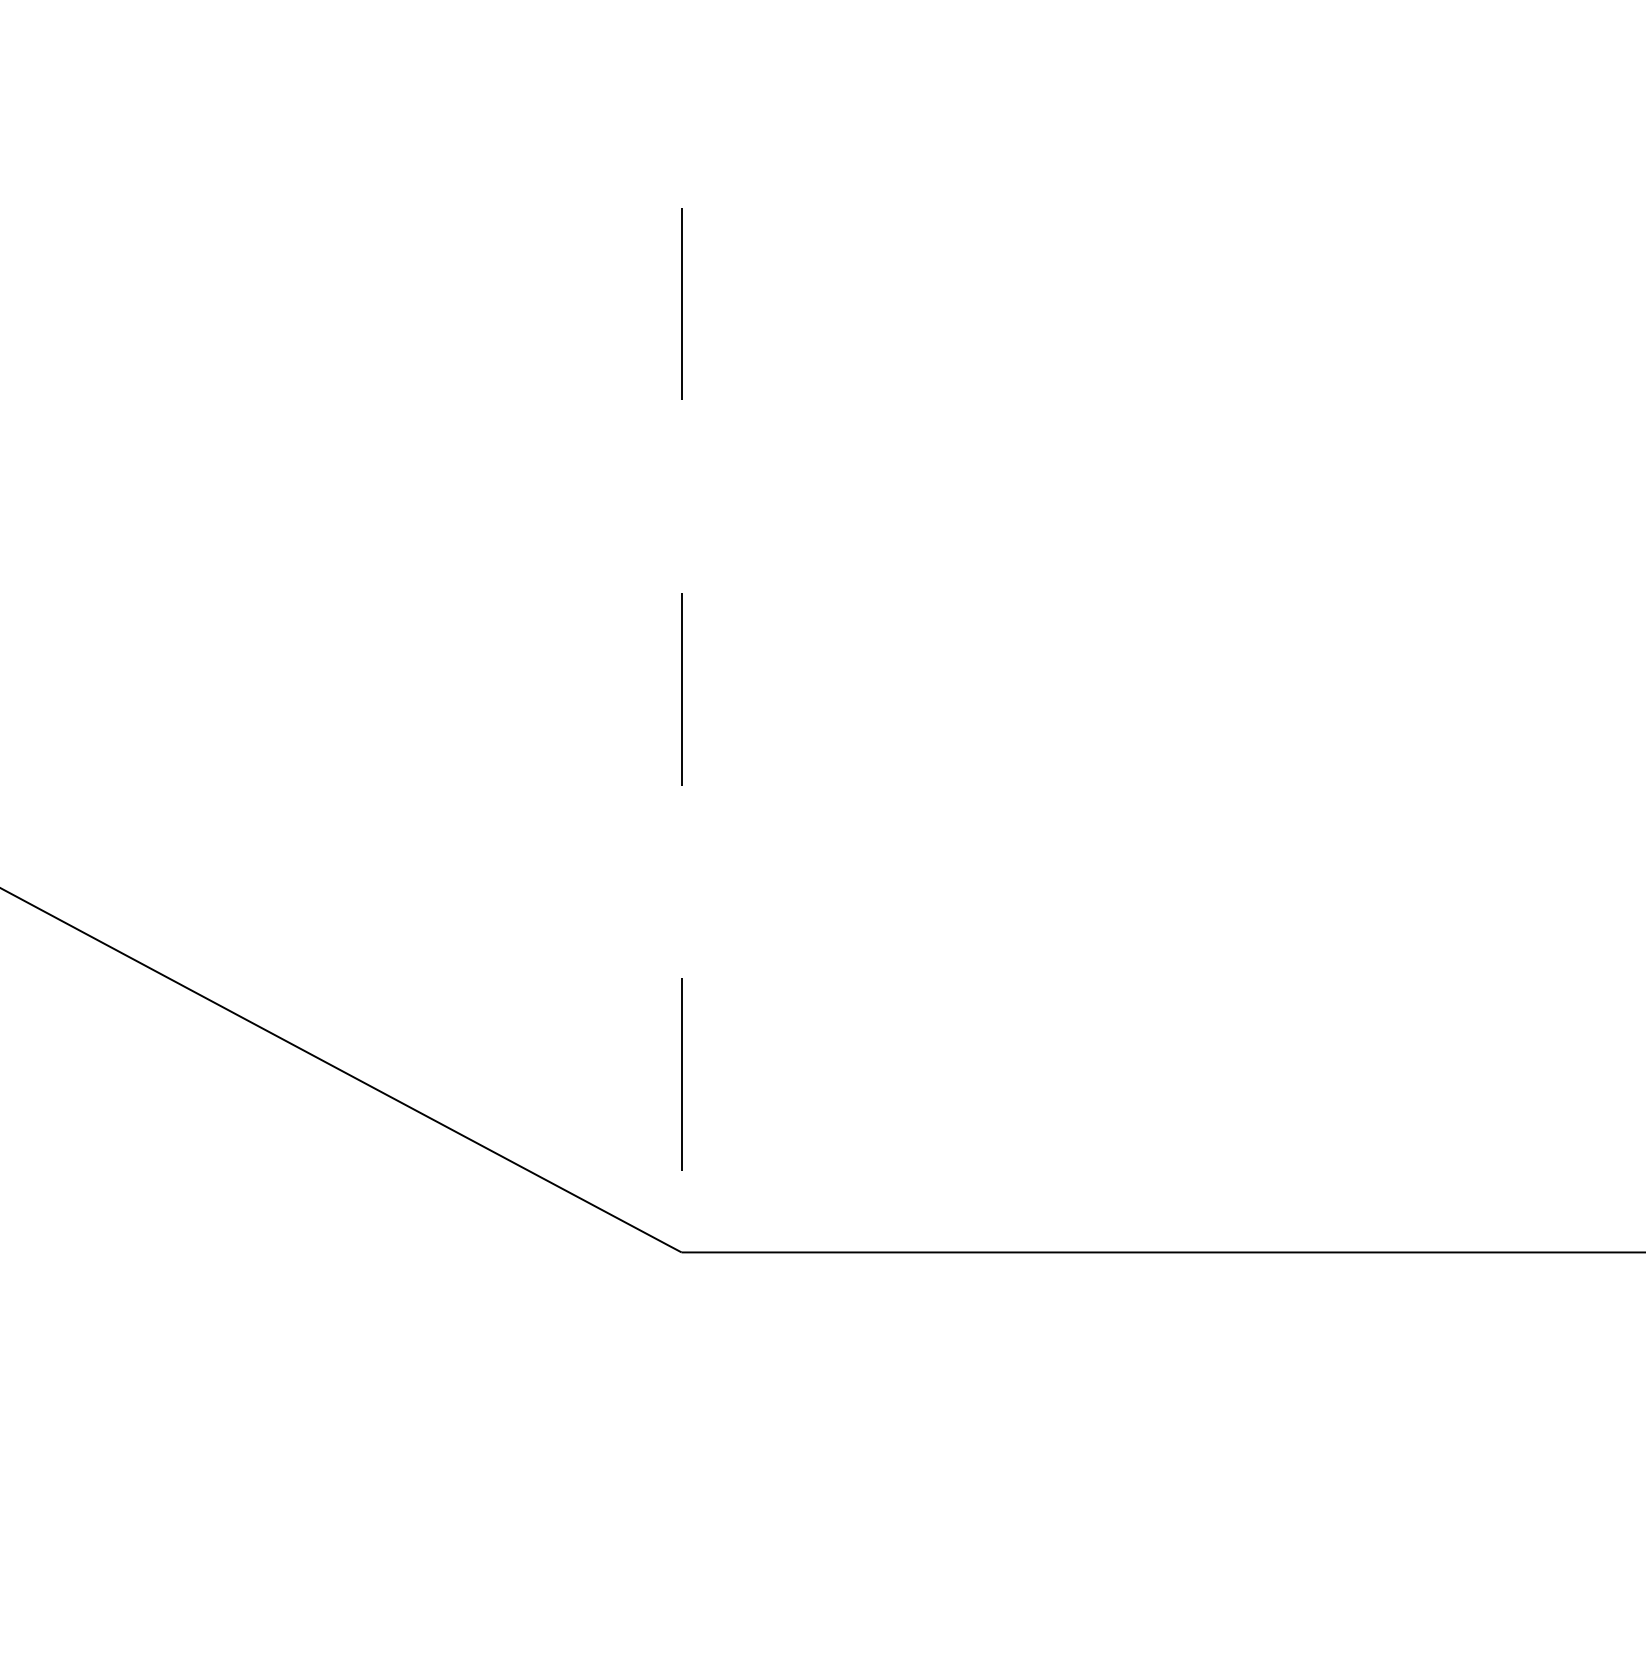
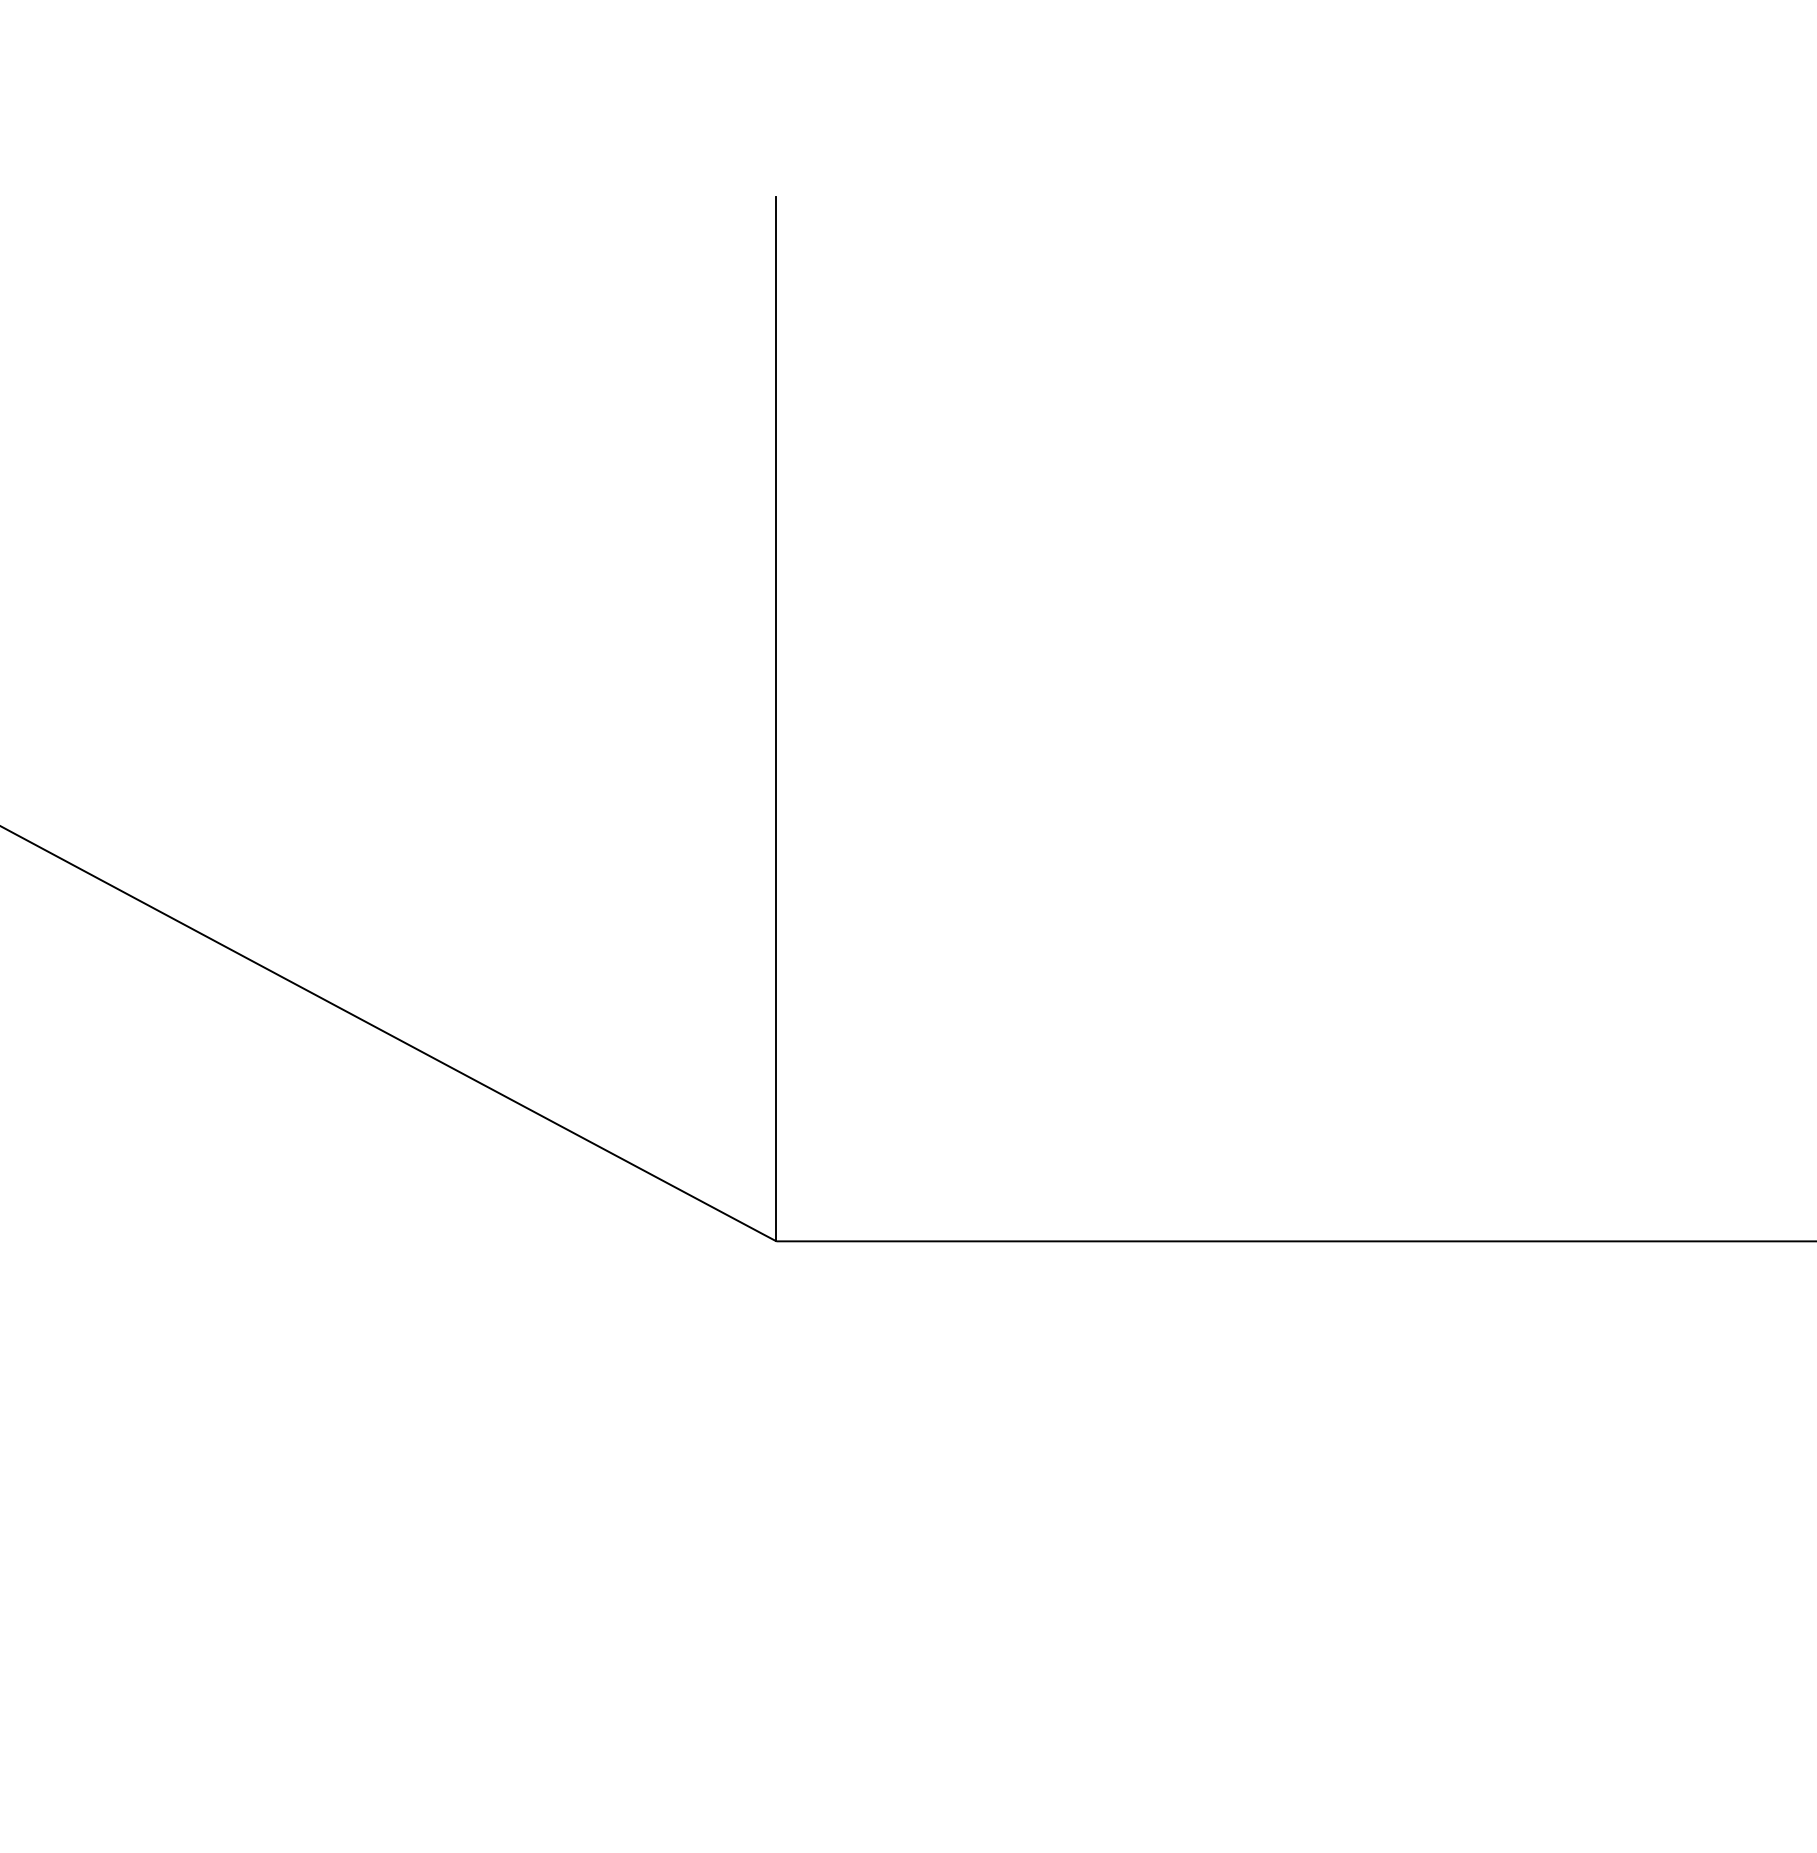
line: (681, 730) -> (776, 719), dashed -> solid

